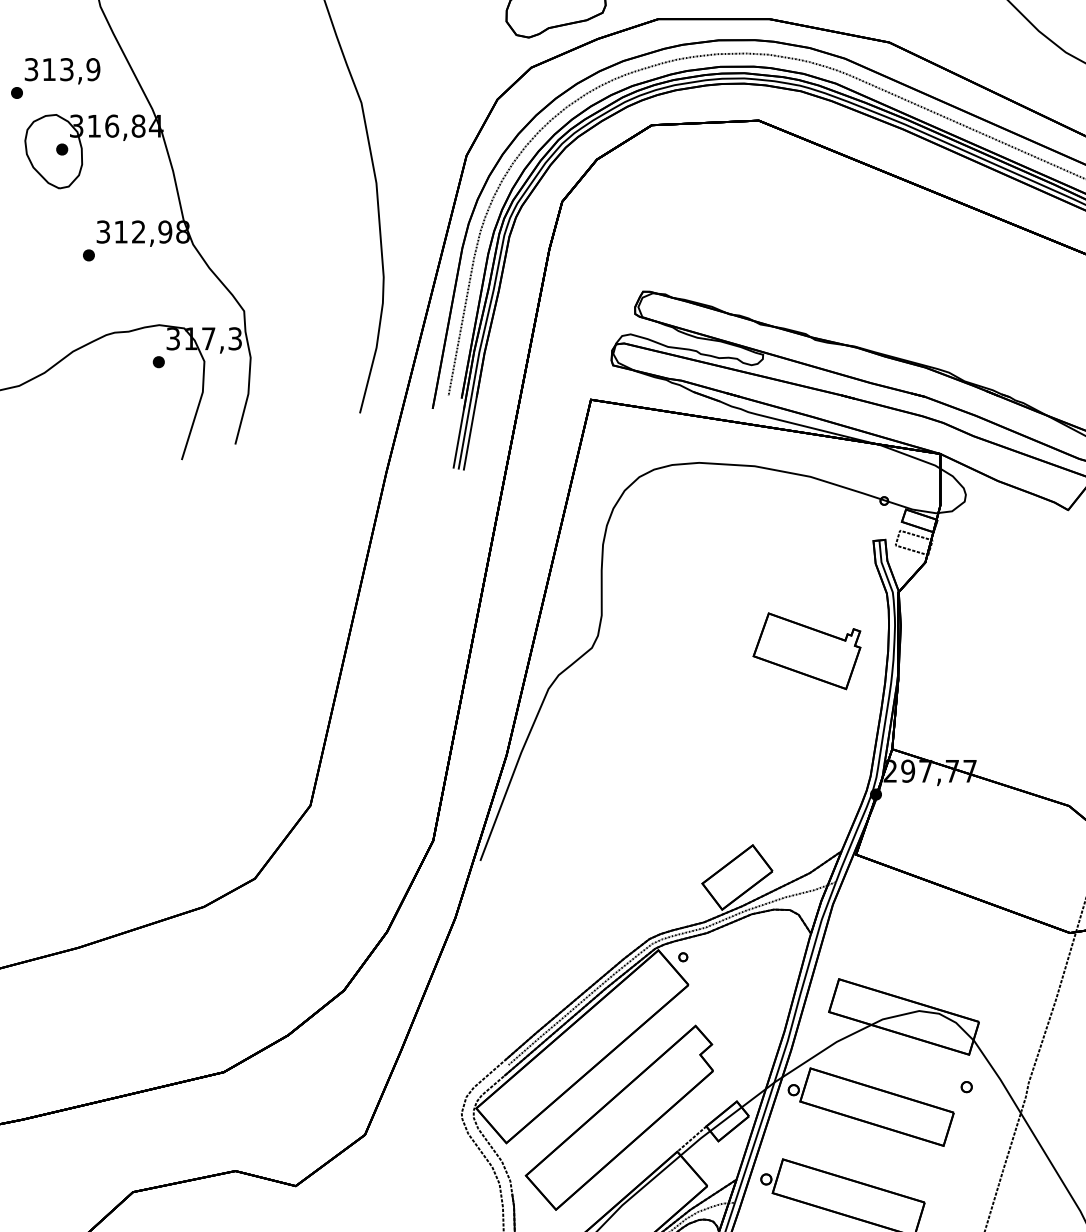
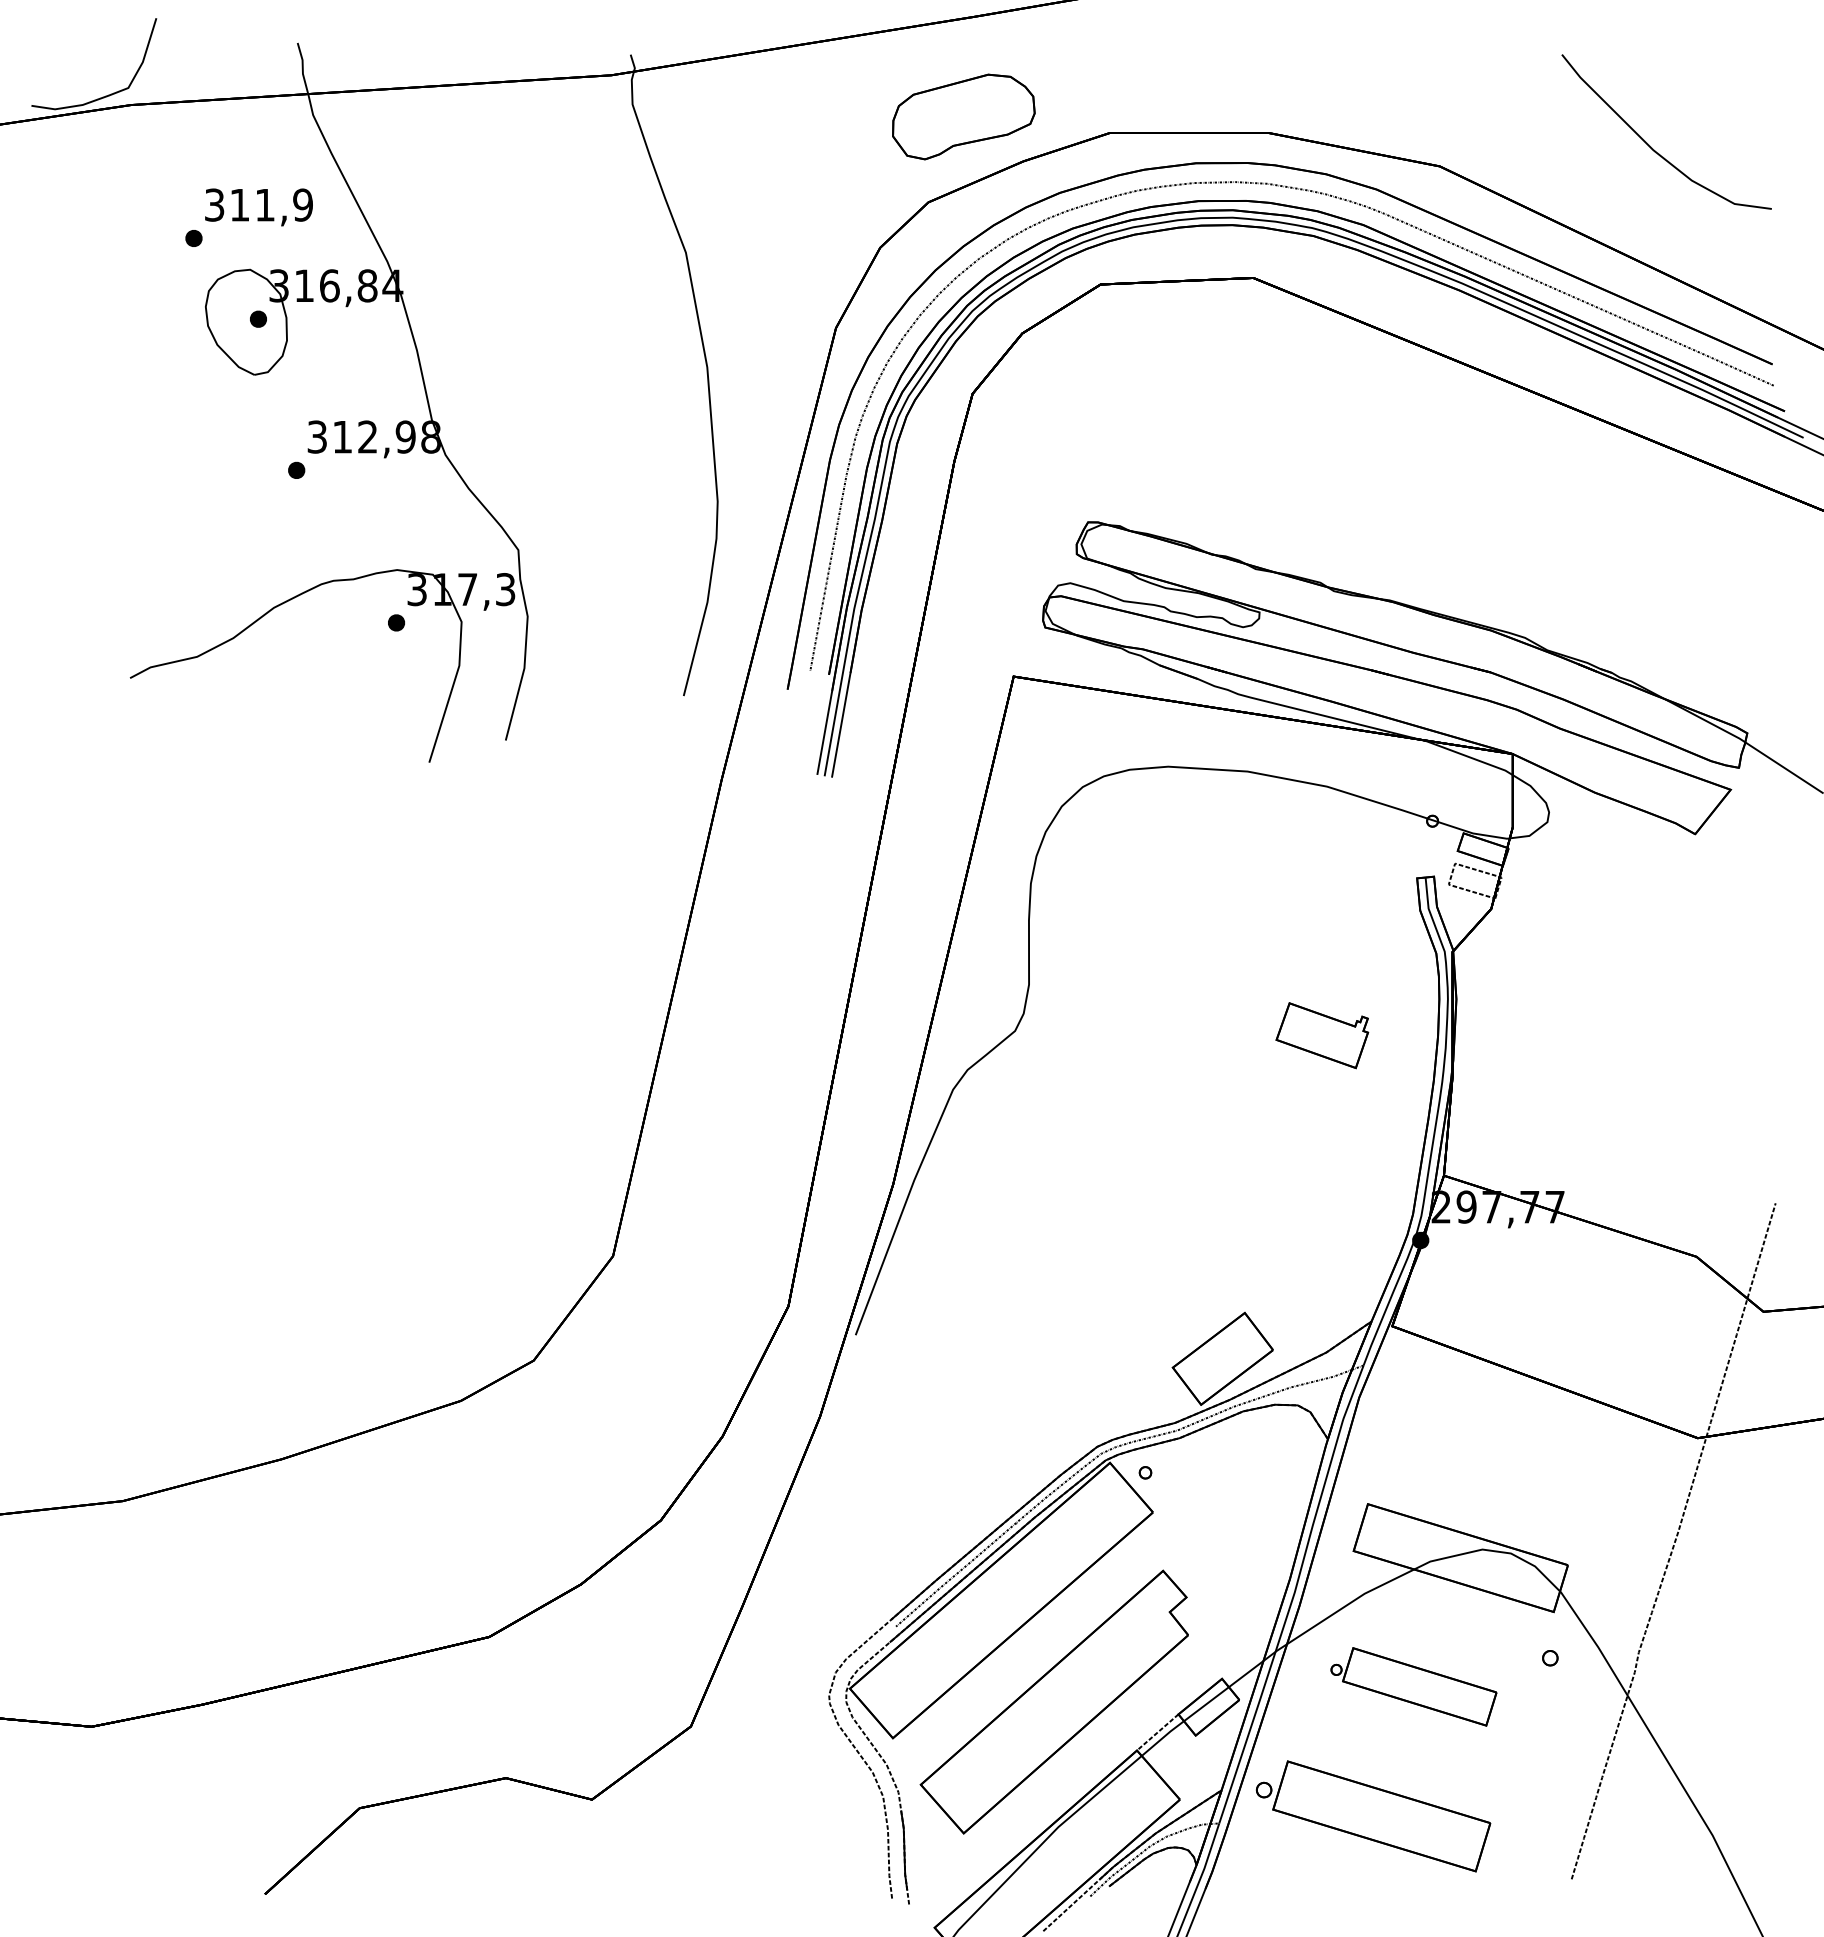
text: (66, 69) -> (264, 204), 313,9 -> 311,9
part: (807, 651) -> (1322, 1035), size x0.6
part: (870, 1106) -> (1413, 1686), size x0.7

